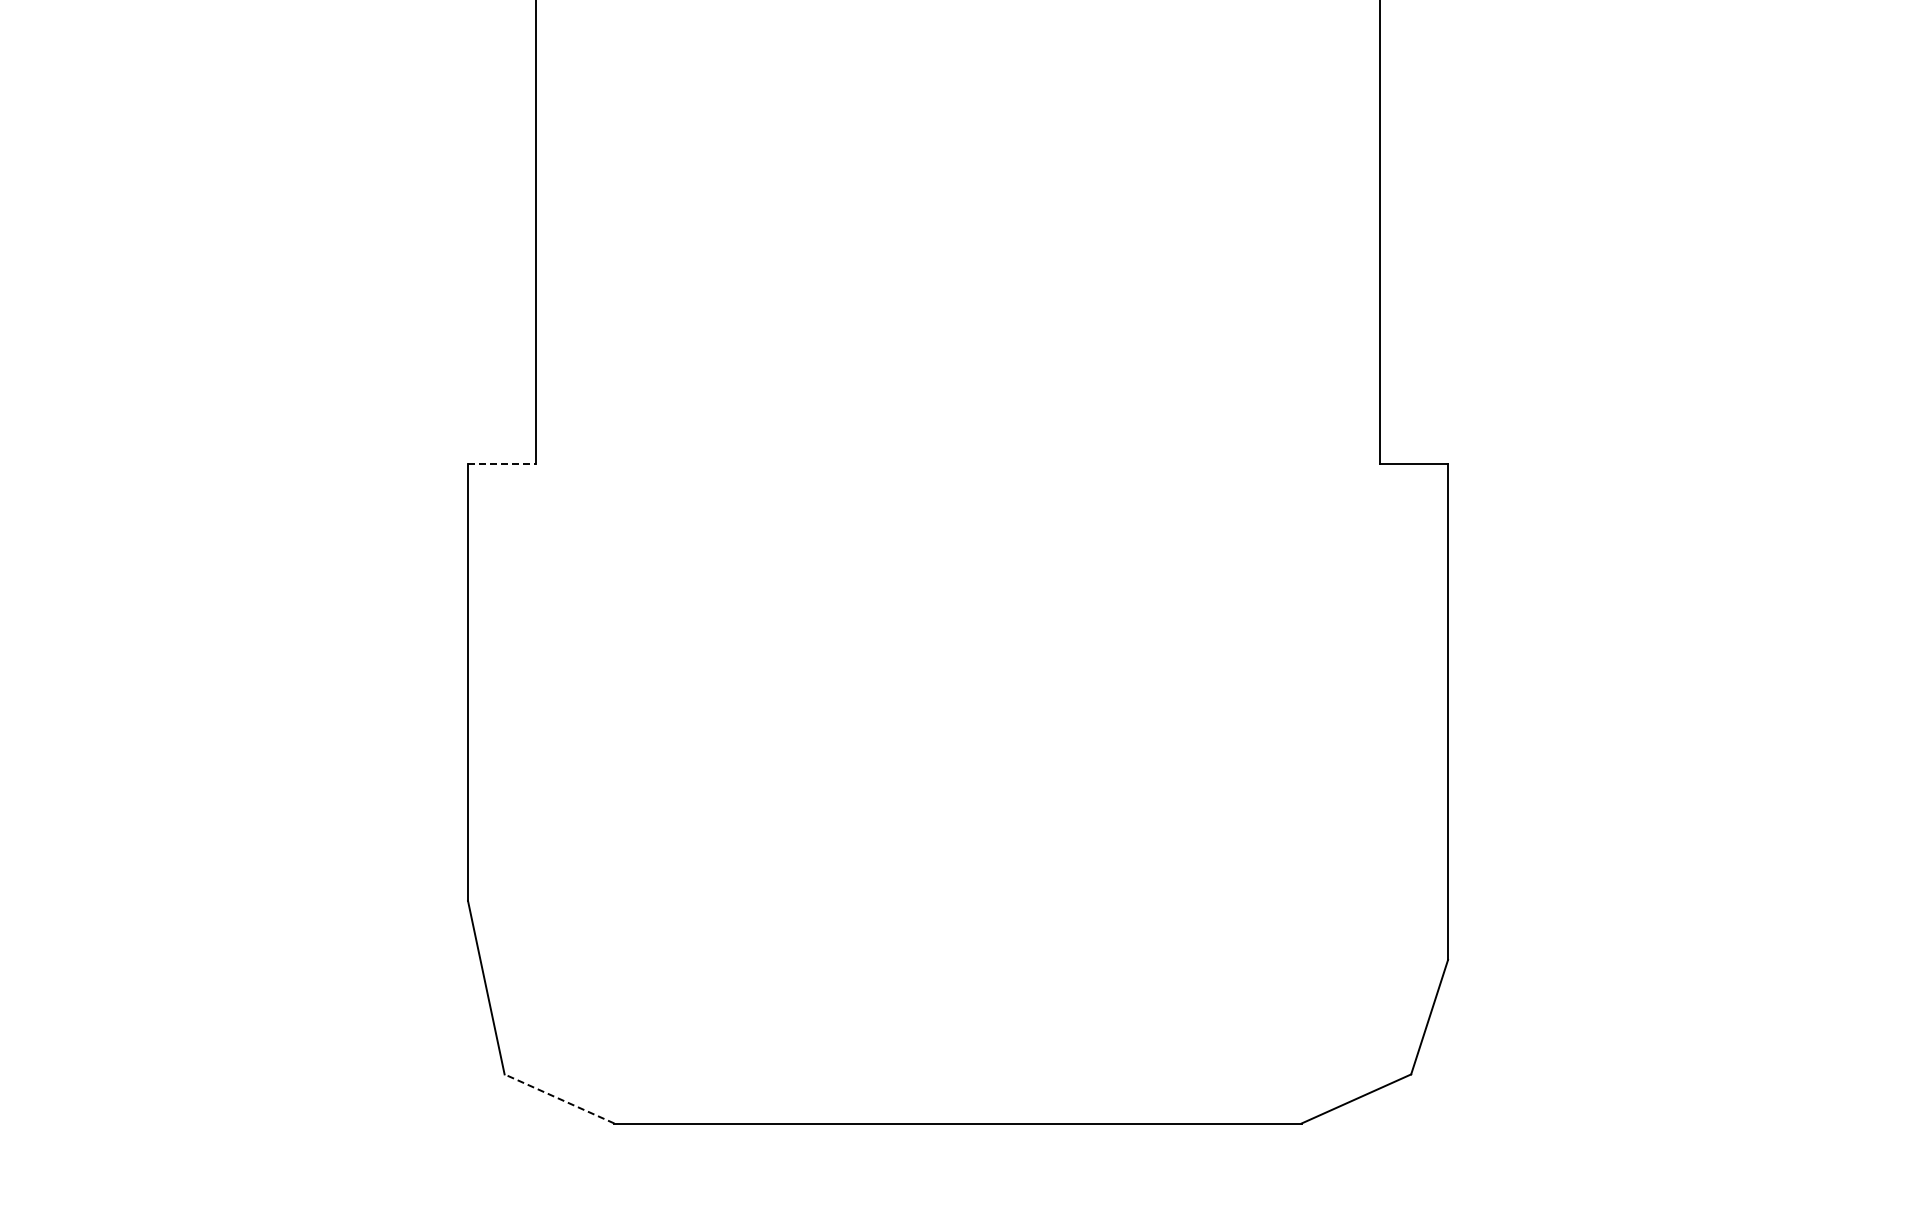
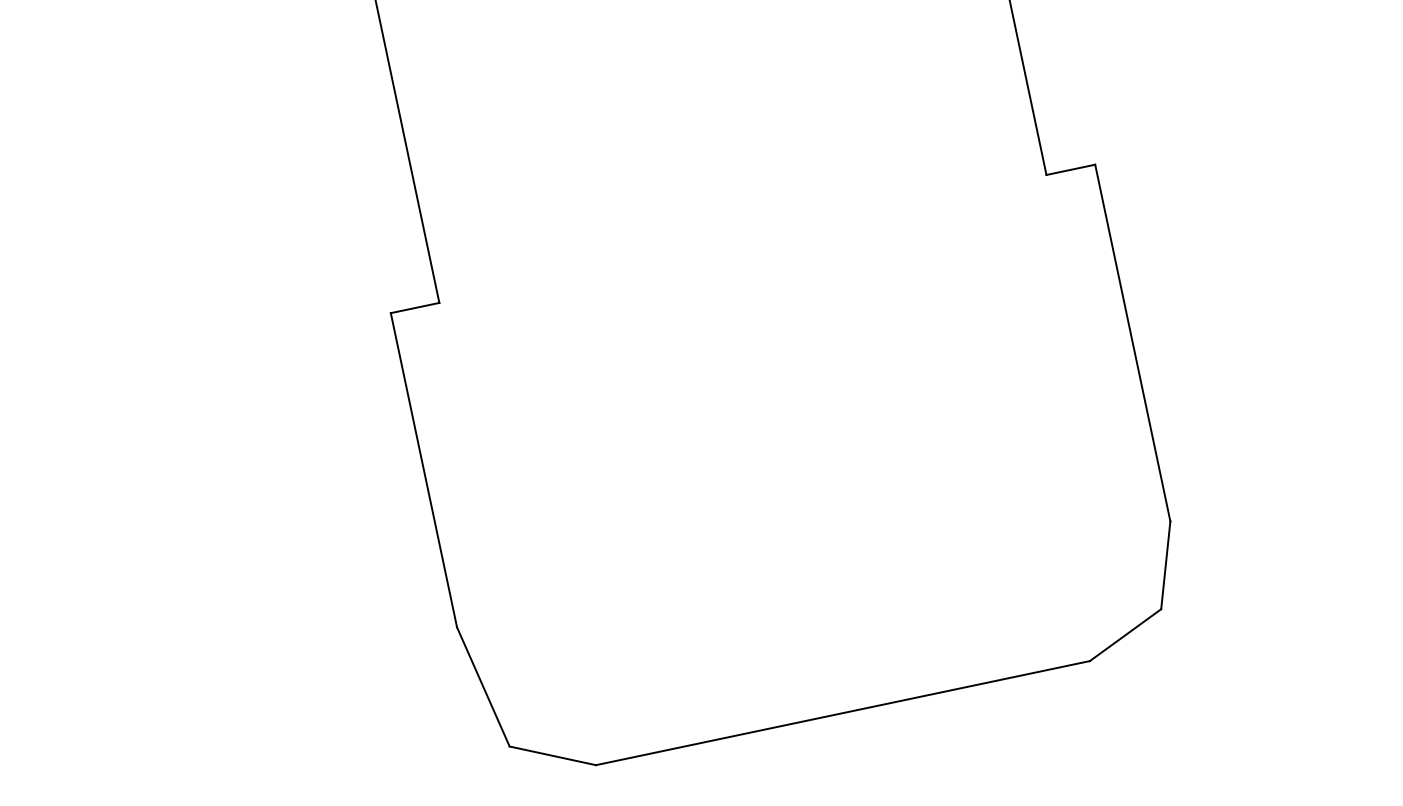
line: (501, 463) -> (414, 307), dashed -> solid
line: (559, 1098) -> (552, 755), dashed -> solid

